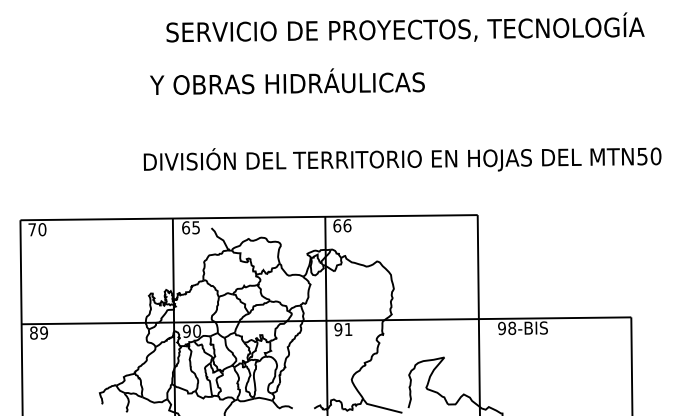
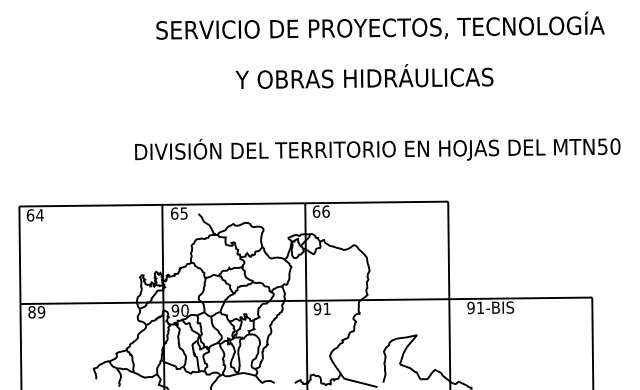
text: (287, 81) -> (364, 76), moved
text: (37, 229) -> (35, 215), 70 -> 64
text: (512, 327) -> (480, 307), 98-BIS -> 91-BIS

